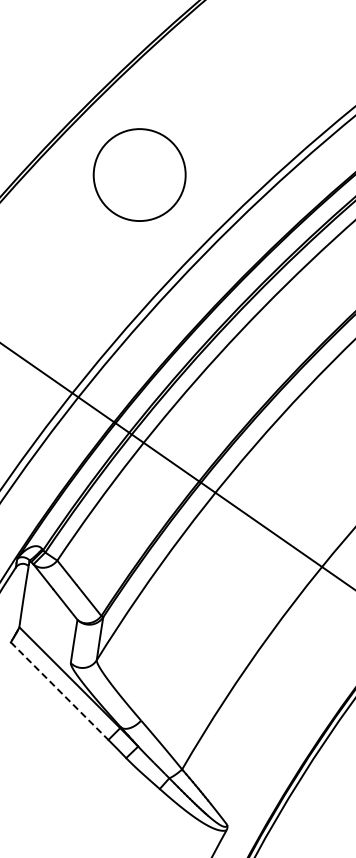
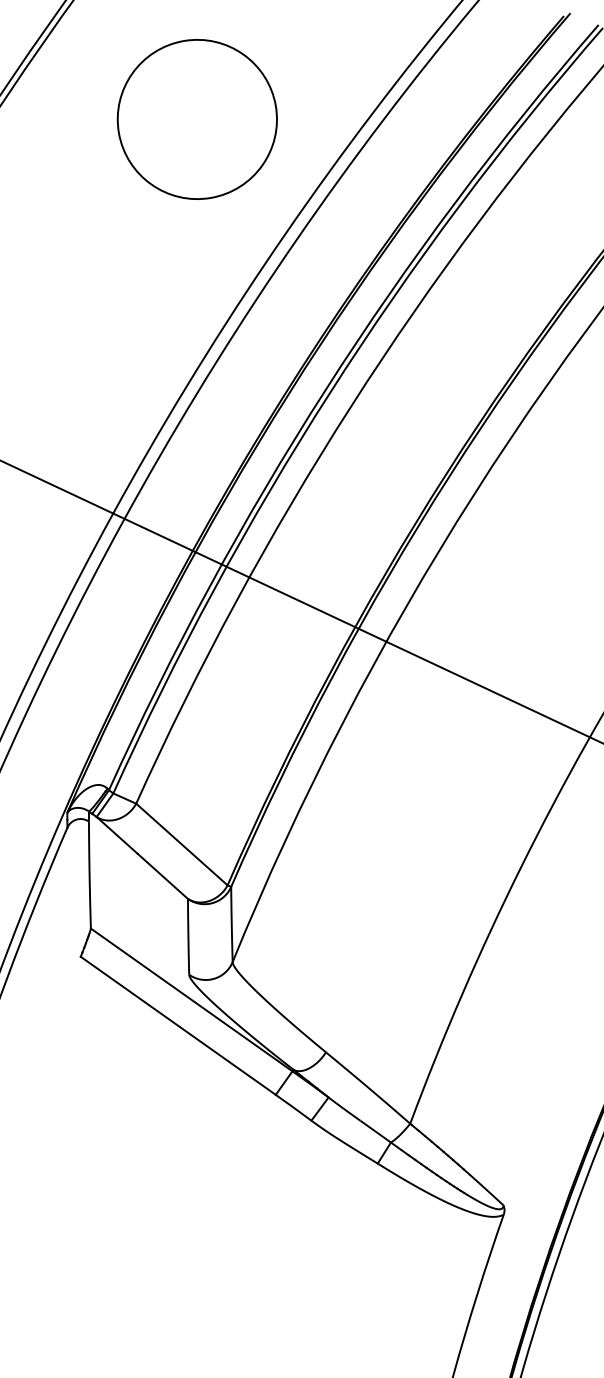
circle: (139, 174) -> (196, 118), moved
line: (59, 691) -> (178, 1026), dashed -> solid

